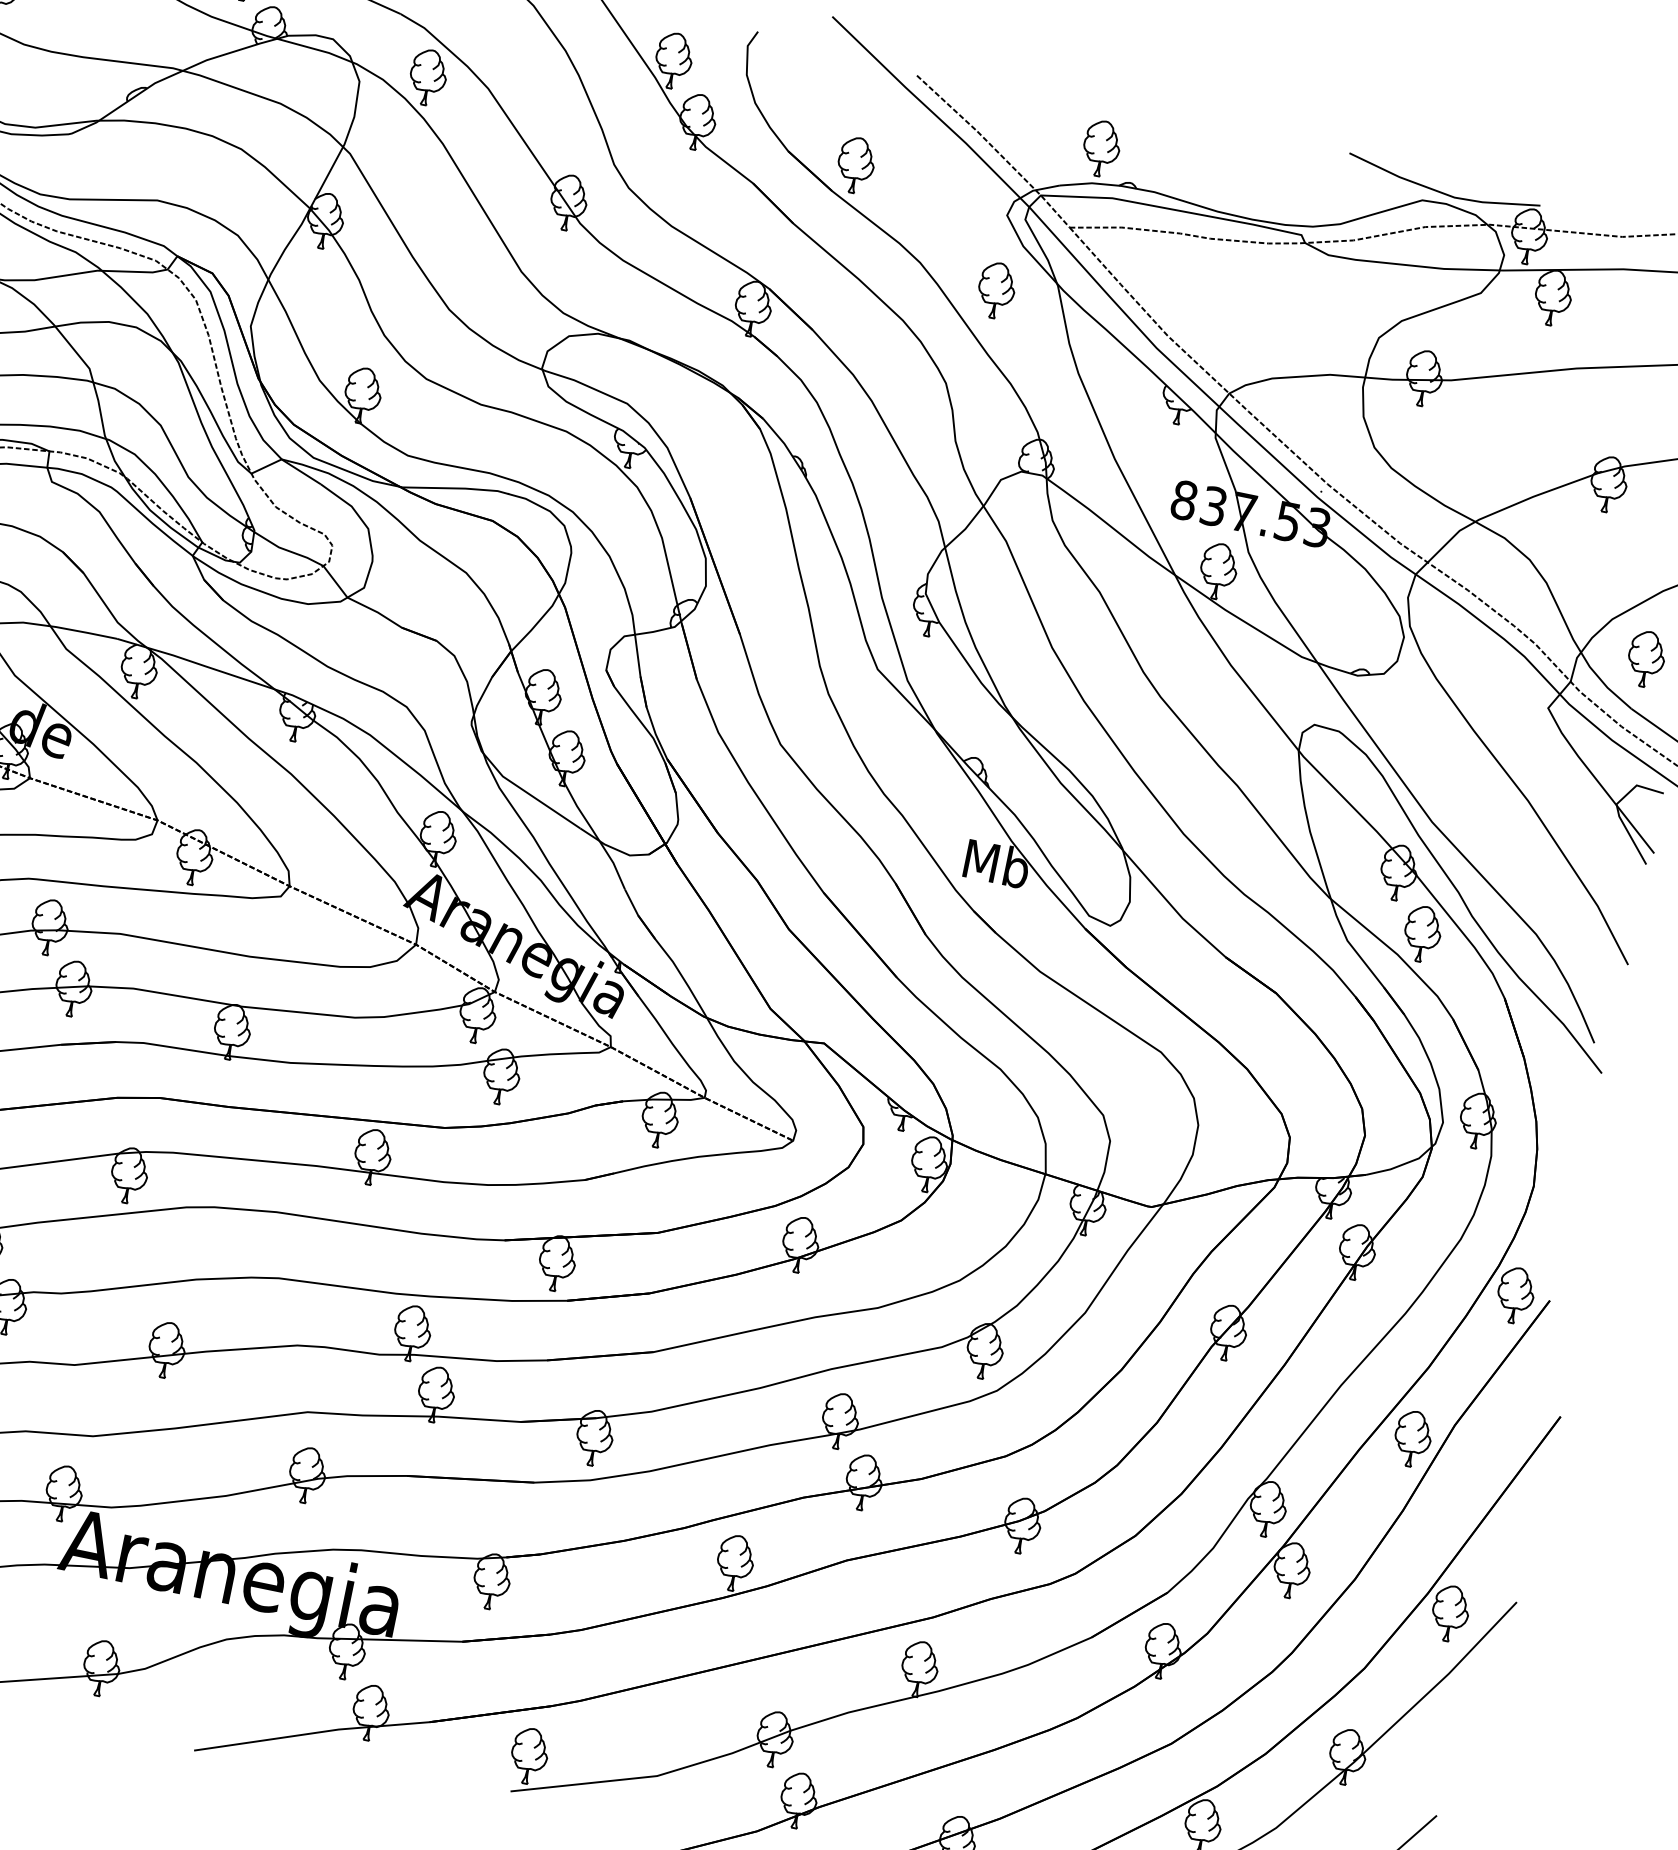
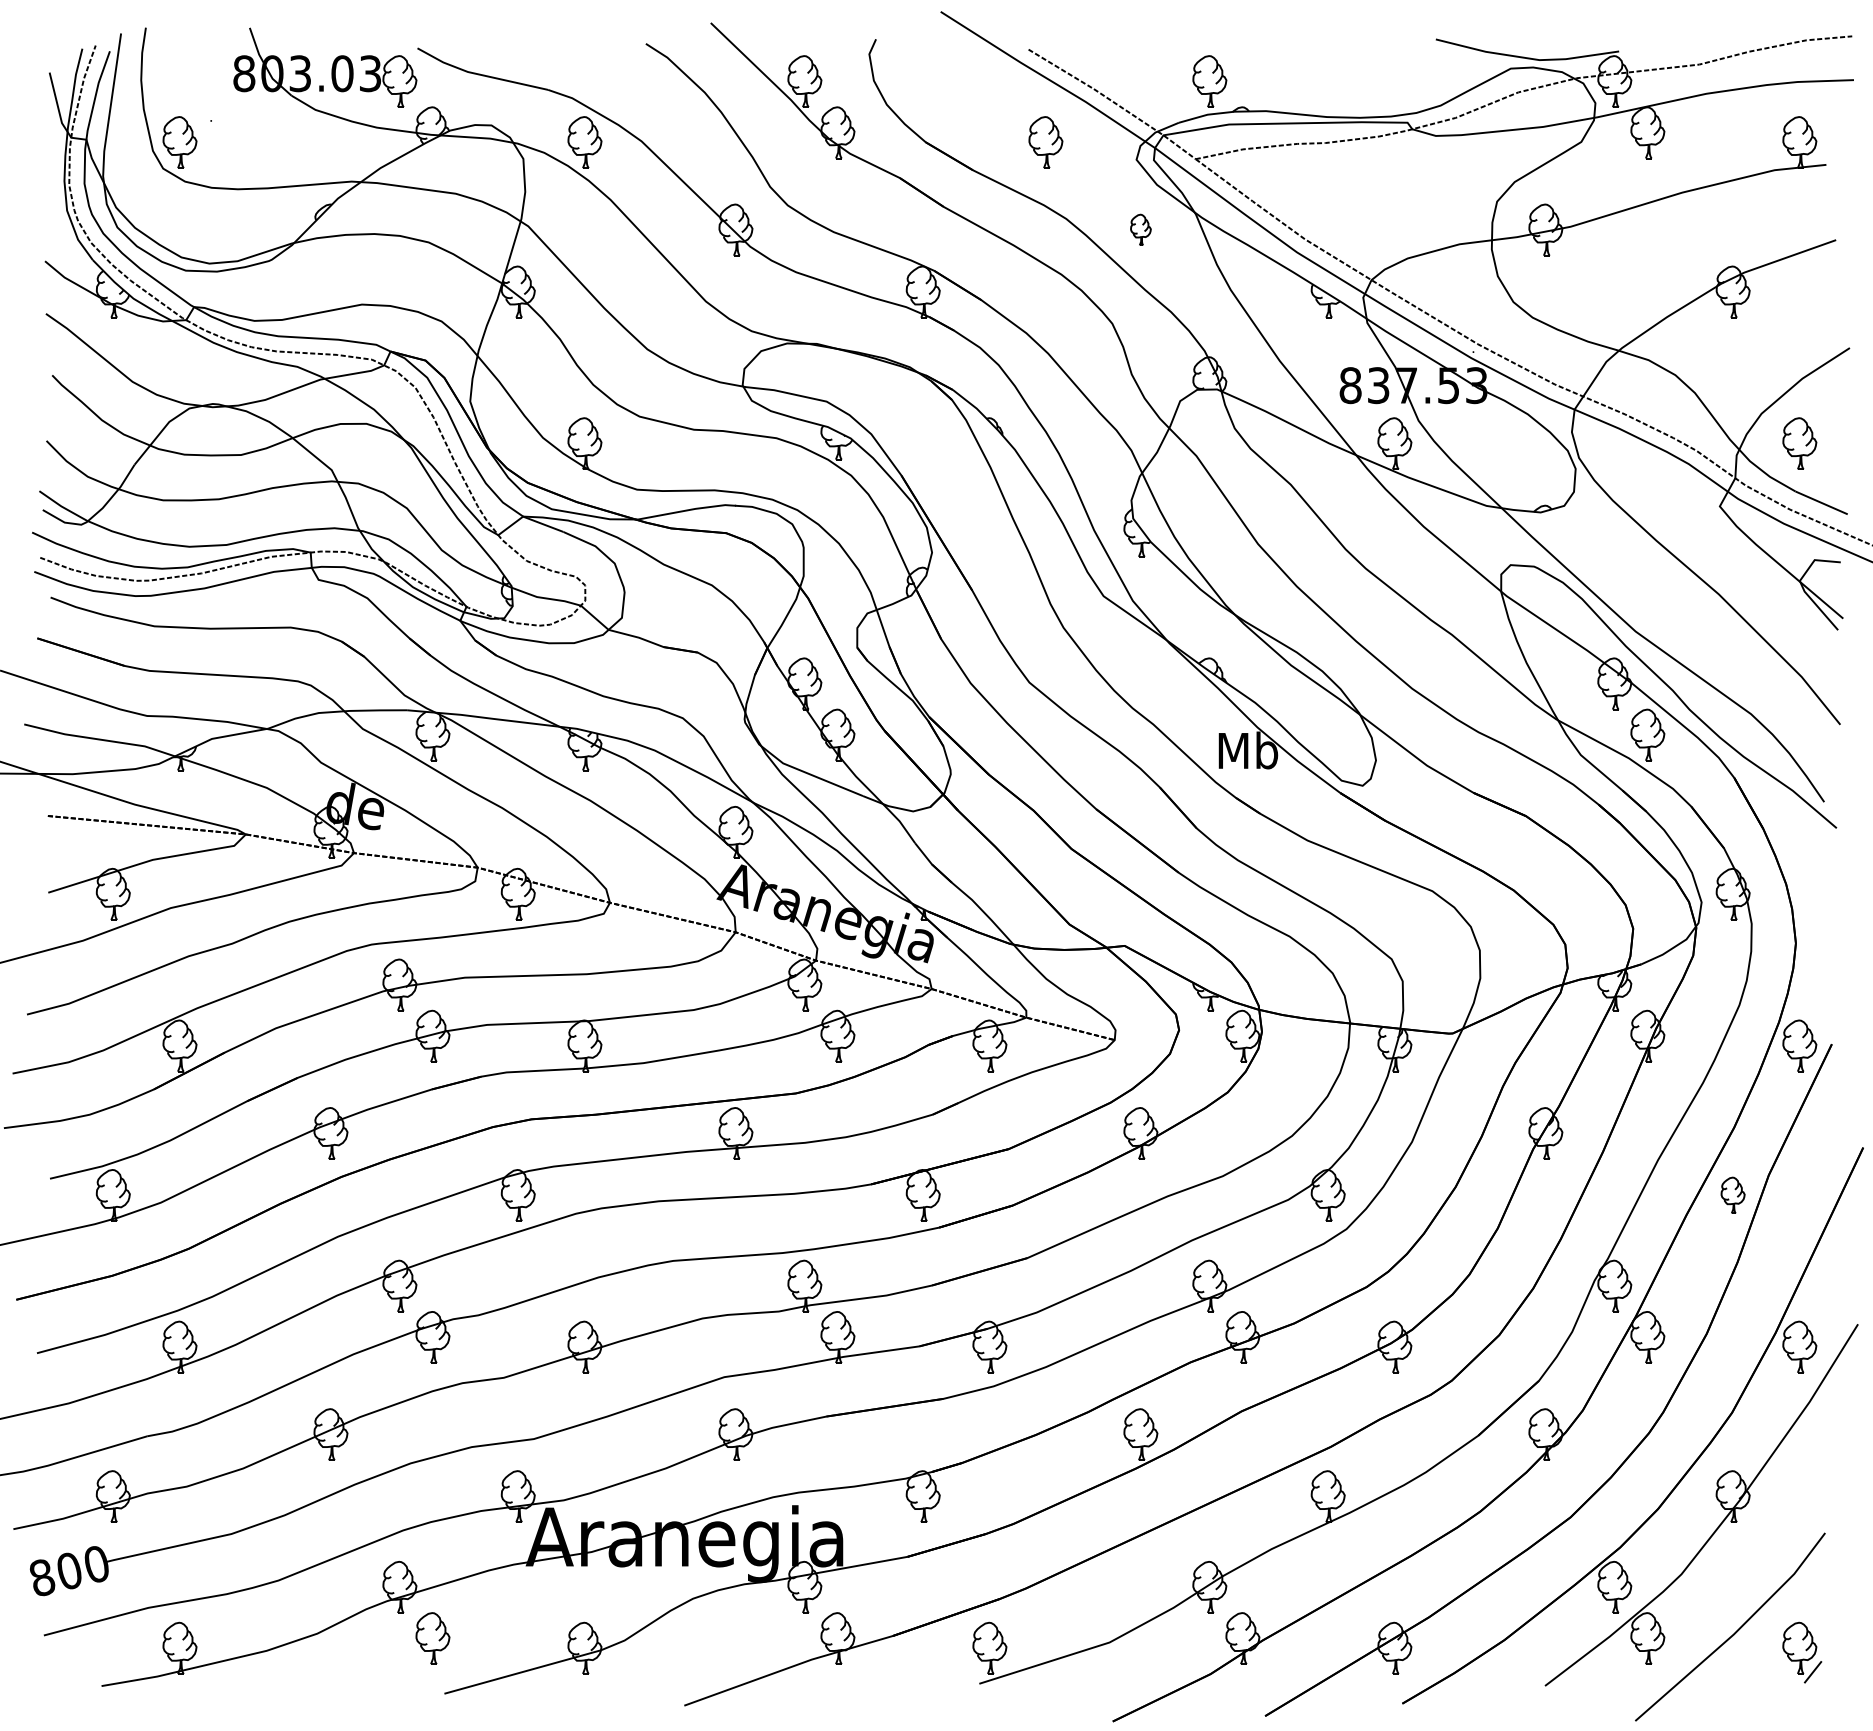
part: (855, 165) -> (1045, 142), moved
part: (996, 289) -> (1140, 229), size x0.6
part: (1412, 1438) -> (1732, 1195), size x0.7

